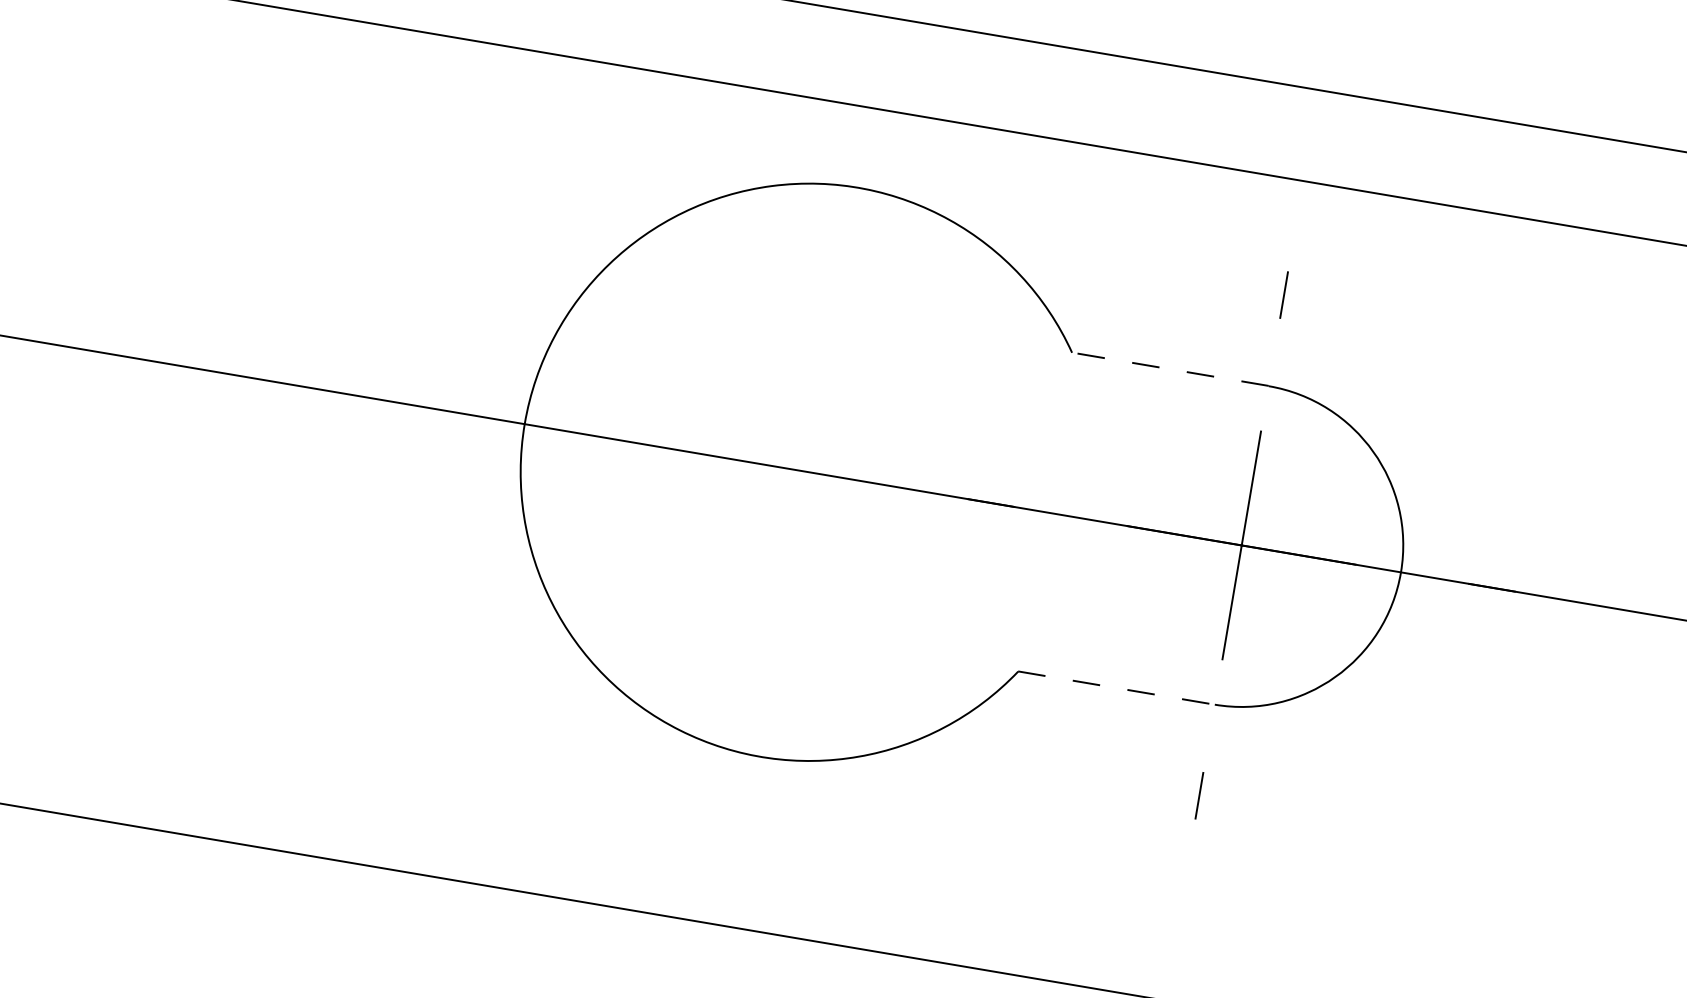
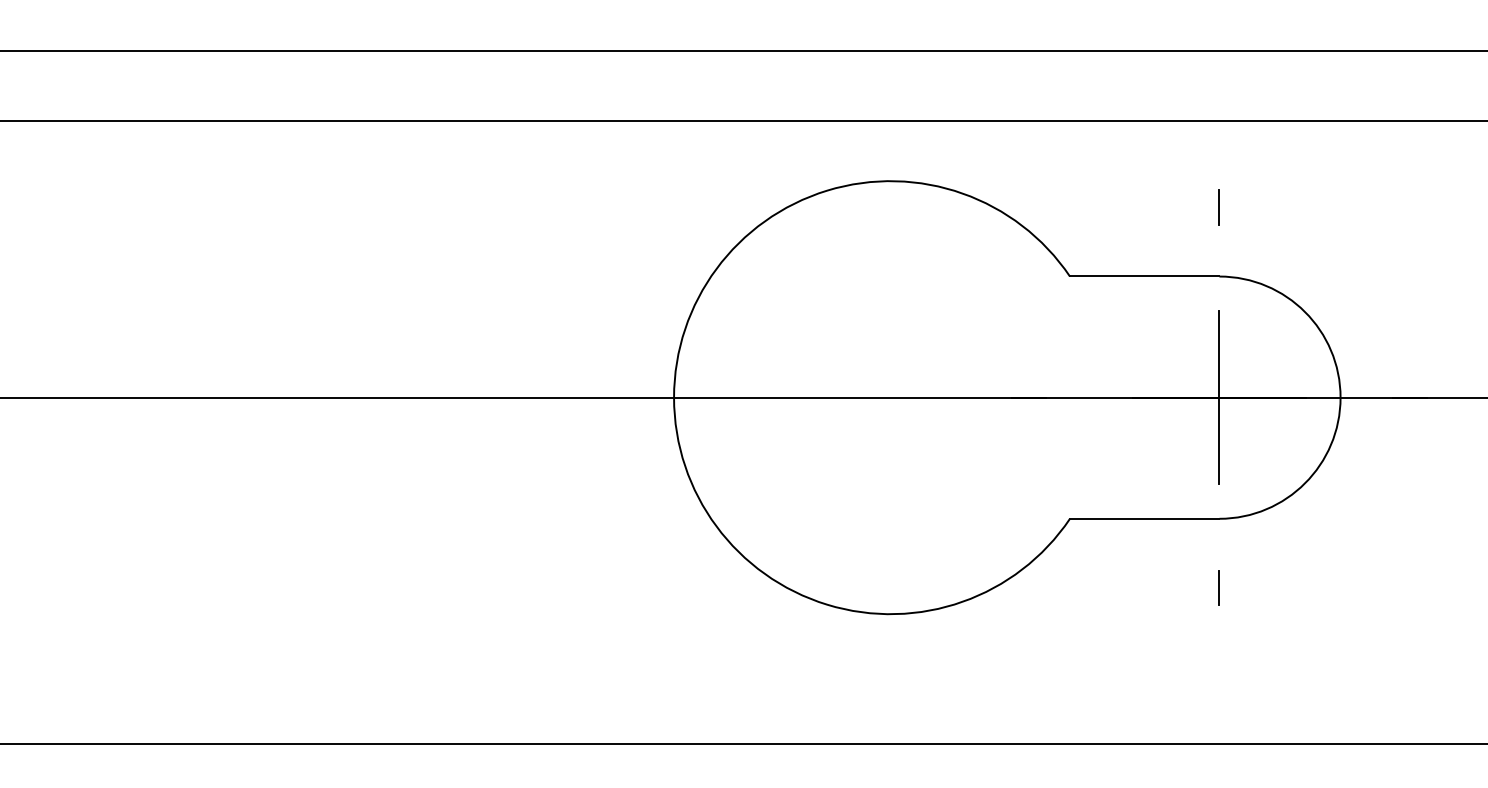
line: (1170, 369) -> (1144, 276), dashed -> solid
line: (1116, 687) -> (1144, 518), dashed -> solid

